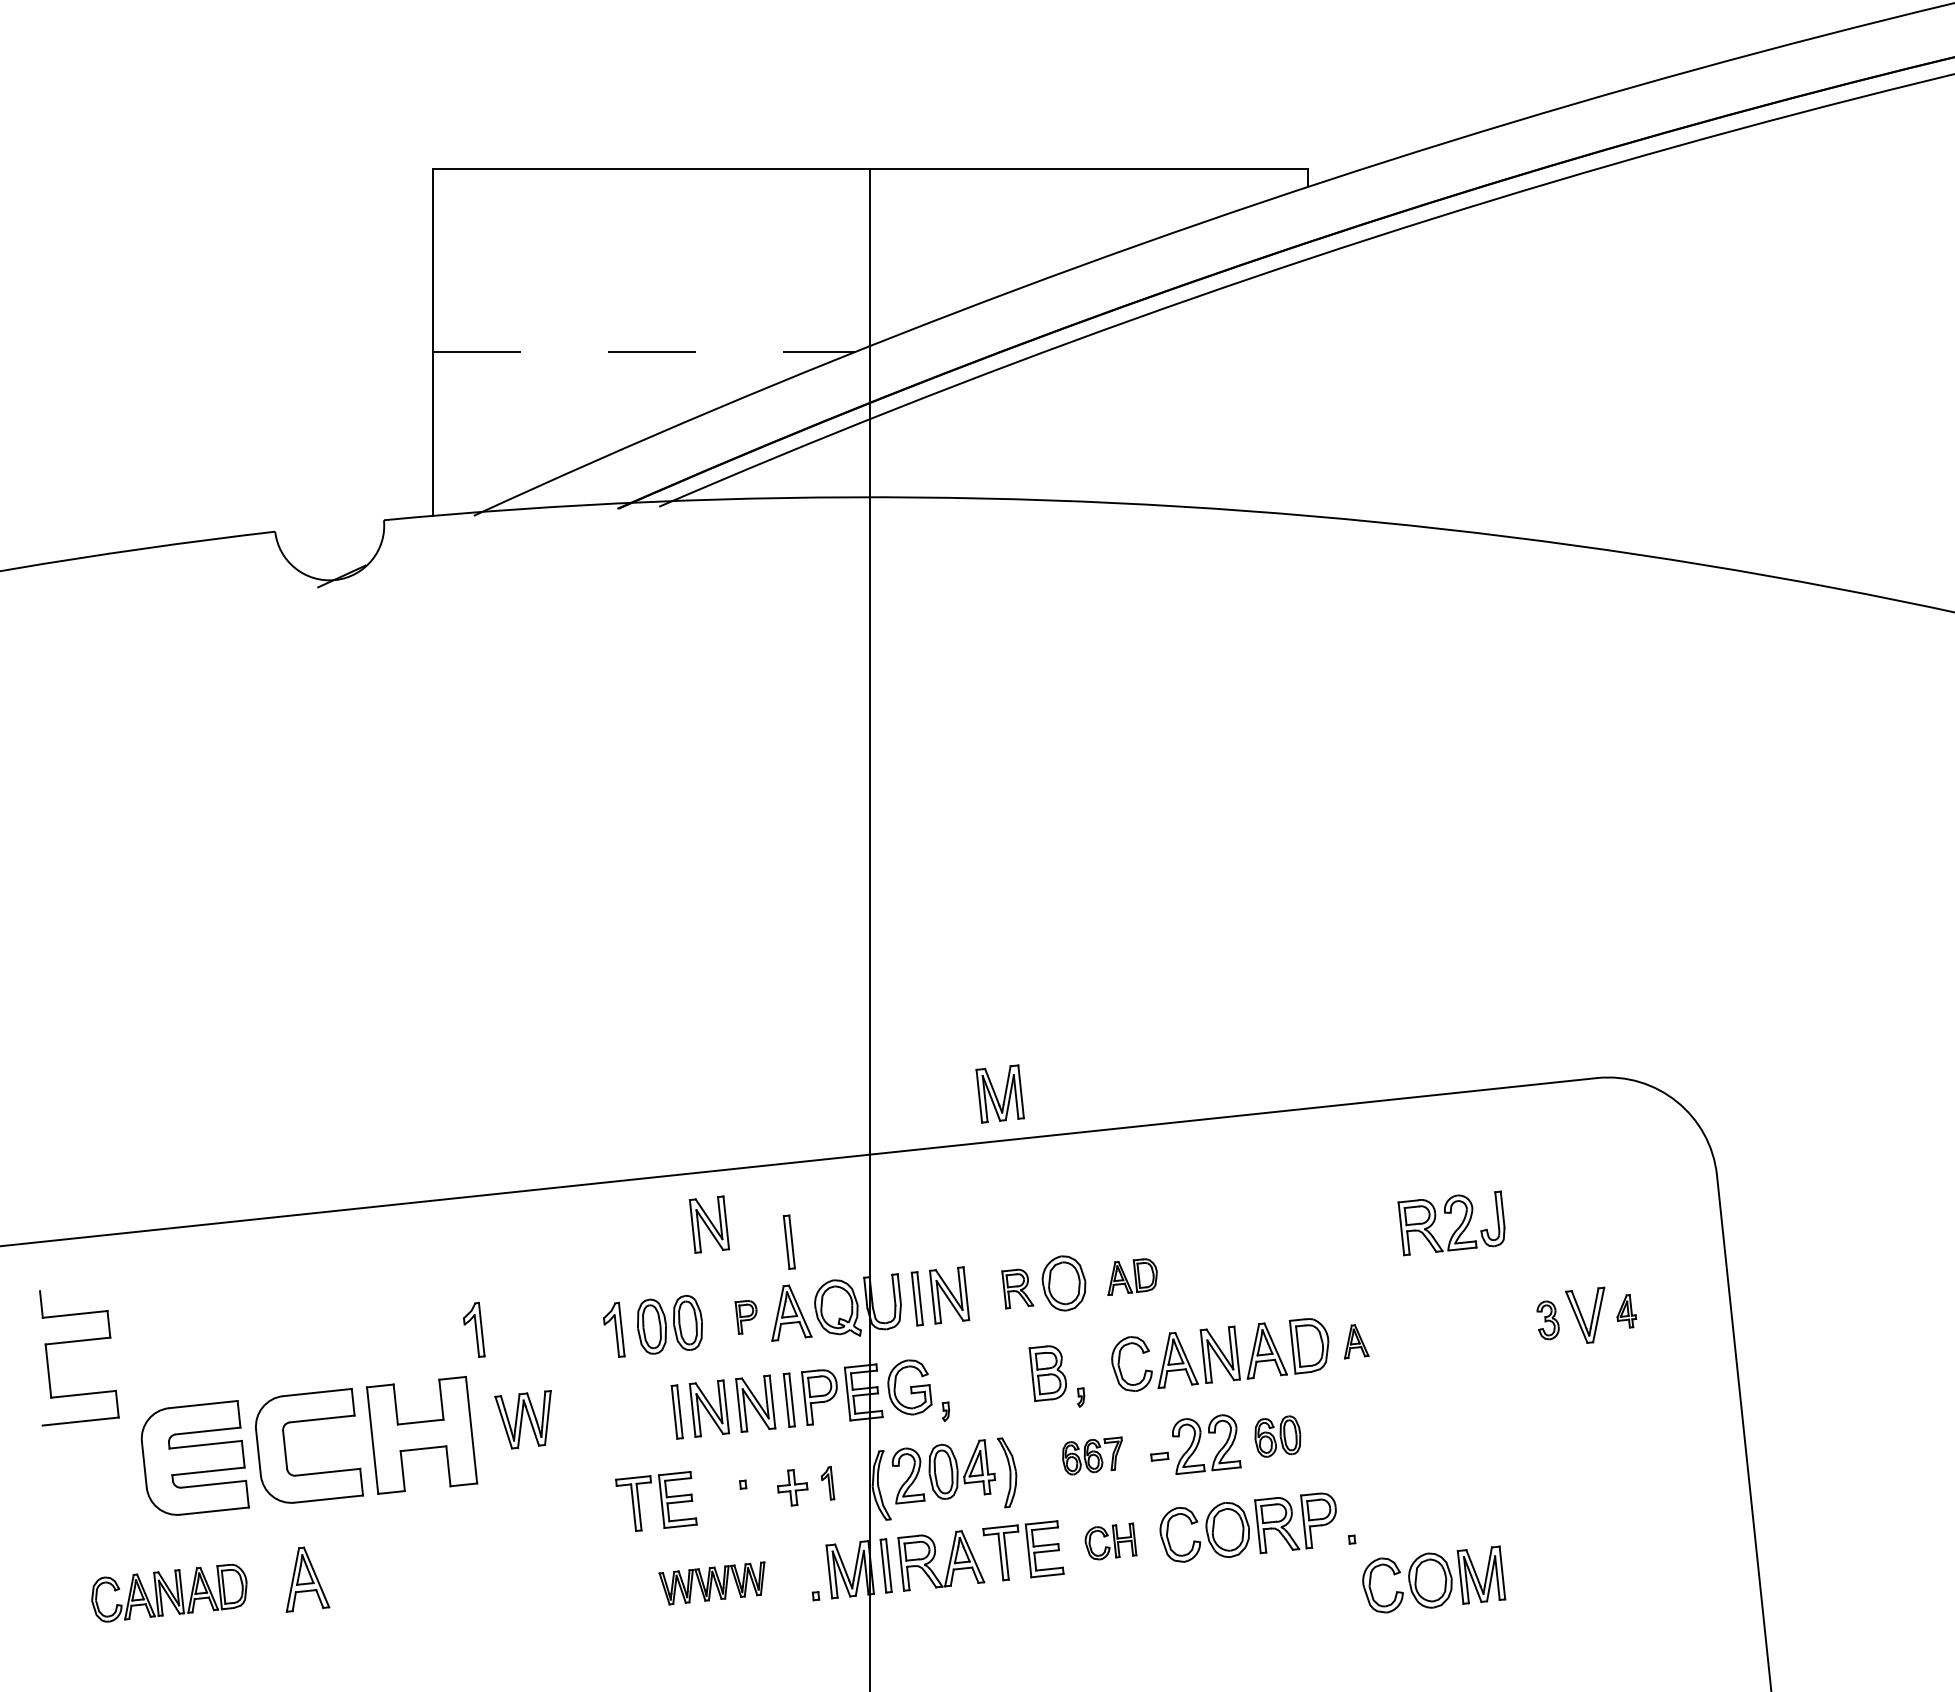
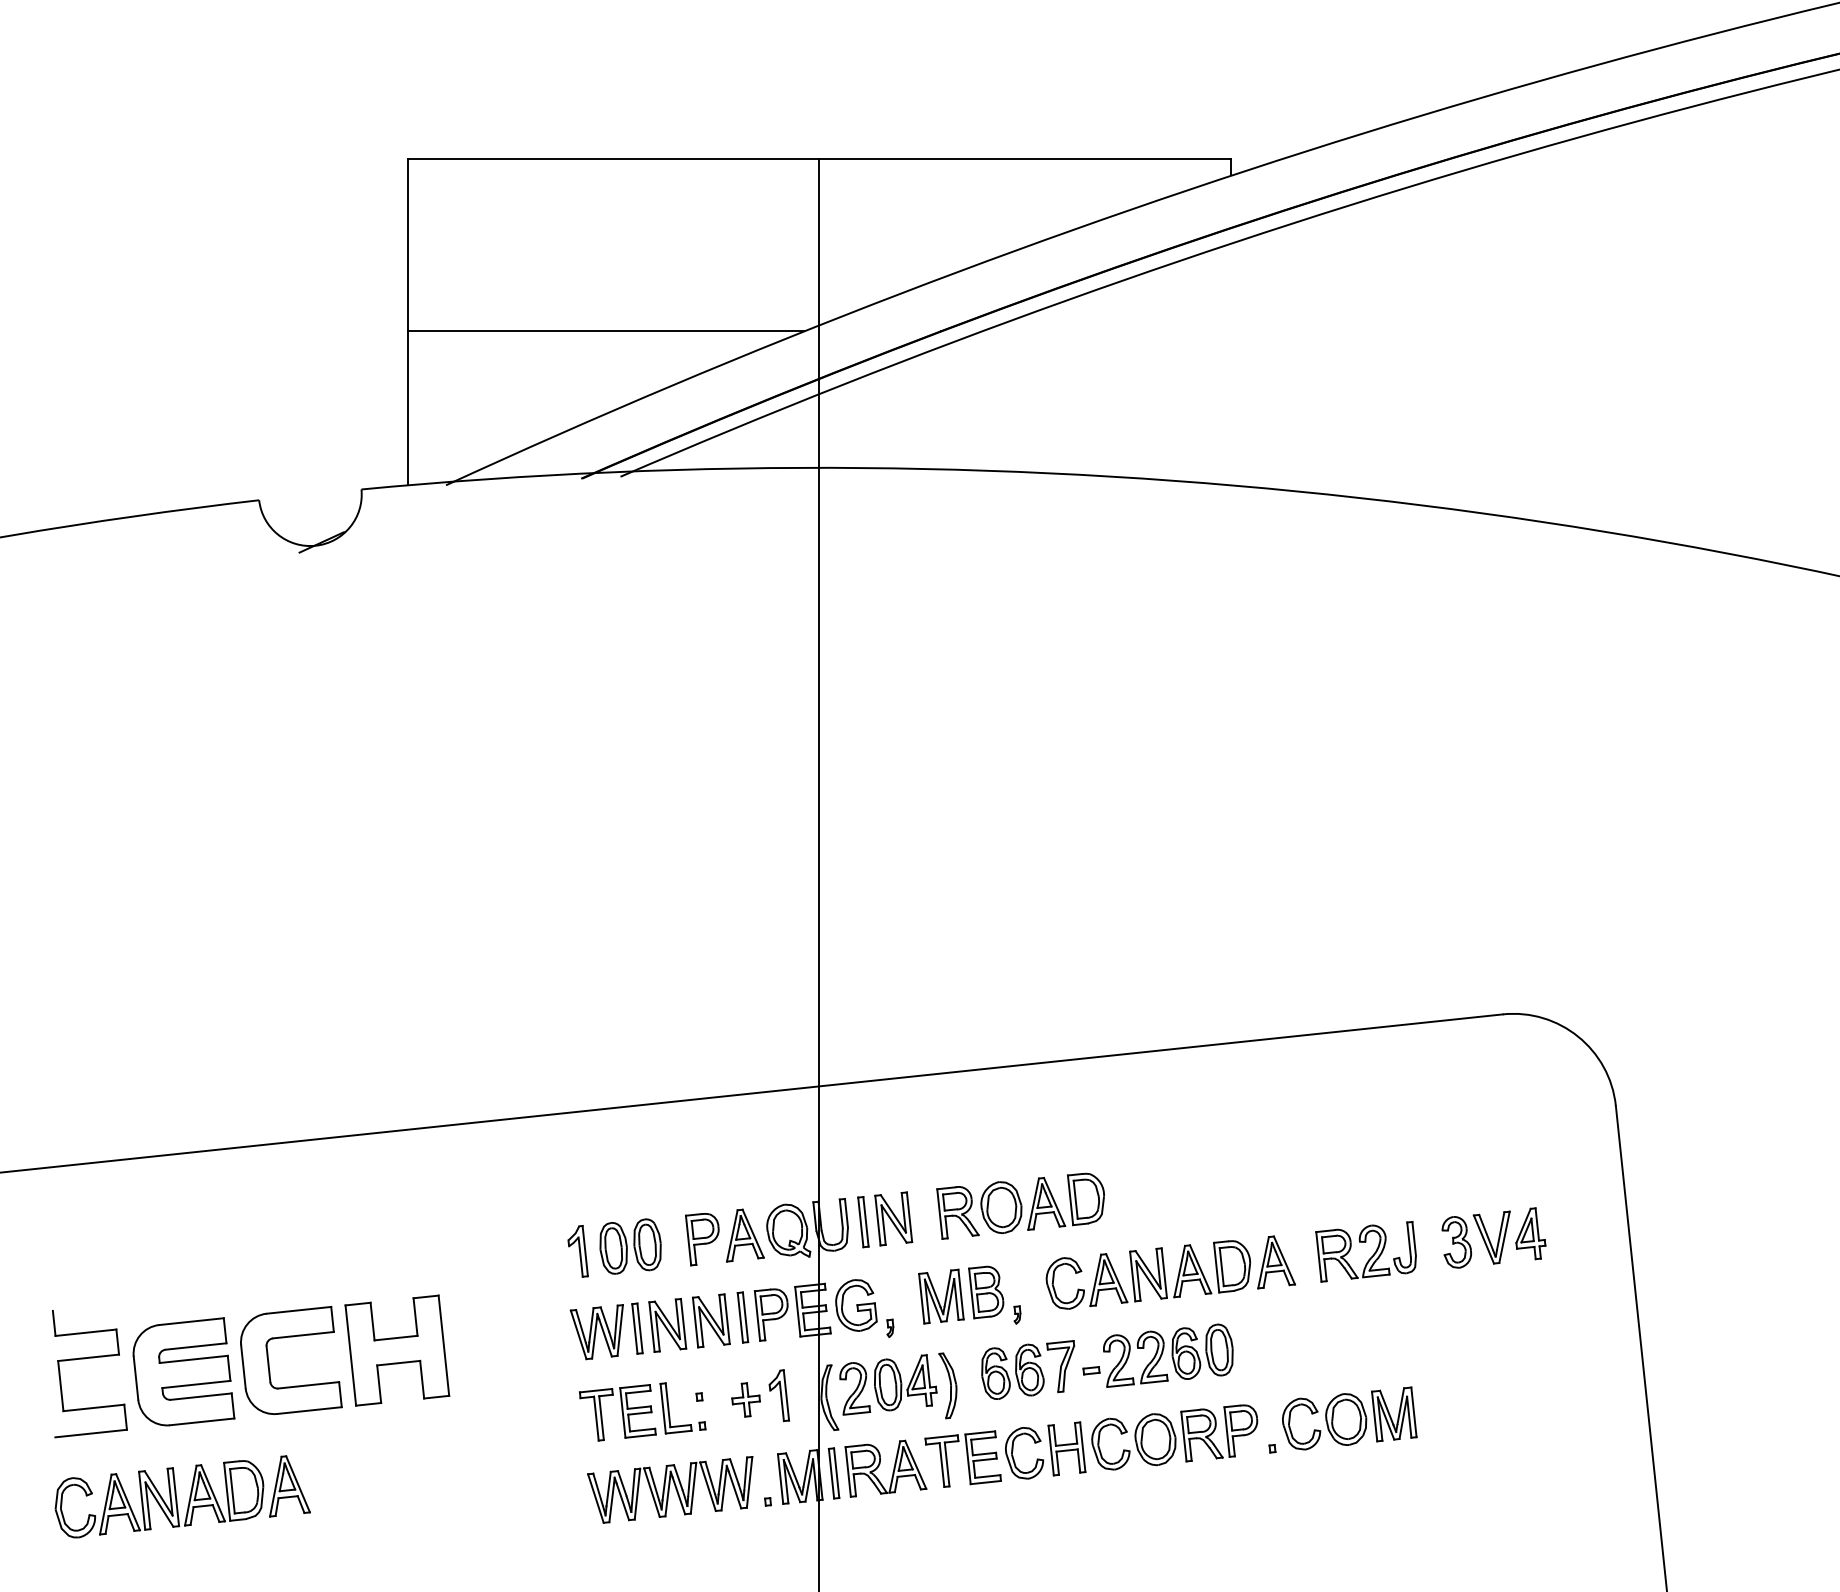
line: (643, 352) -> (605, 331), dashed -> solid
part: (999, 1093) -> (940, 1296), moved
part: (708, 1224) -> (666, 1152), removed
part: (1458, 1226) -> (1372, 1254), moved
part: (788, 1241) -> (742, 1168), removed
part: (1132, 1276) -> (1065, 1201), size x1.67
part: (1017, 1288) -> (957, 1212), size x1.43
part: (1626, 1311) -> (1530, 1234), size x1.67
part: (745, 1317) -> (701, 1239), size x1.67
part: (1548, 1320) -> (1457, 1242), size x1.43
part: (474, 1329) -> (446, 1250), removed
part: (1356, 1341) -> (1276, 1262), size x1.67
part: (76, 1342) -> (87, 1359), moved
part: (522, 1419) -> (596, 1331), moved
part: (1277, 1436) -> (1202, 1351), size x1.43
part: (1092, 1455) -> (1028, 1369), size x1.67
part: (827, 1483) -> (778, 1395), size x1.67
part: (711, 1497) -> (669, 1409), added
part: (1110, 1541) -> (1045, 1450), size x1.67
part: (1434, 1579) -> (1350, 1418), moved
part: (711, 1583) -> (669, 1489), size x1.67
part: (169, 1592) -> (159, 1498), size x1.43

